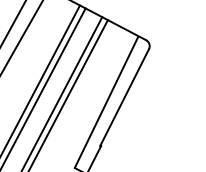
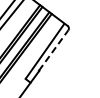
line: (124, 97) -> (53, 50), solid -> dashed

